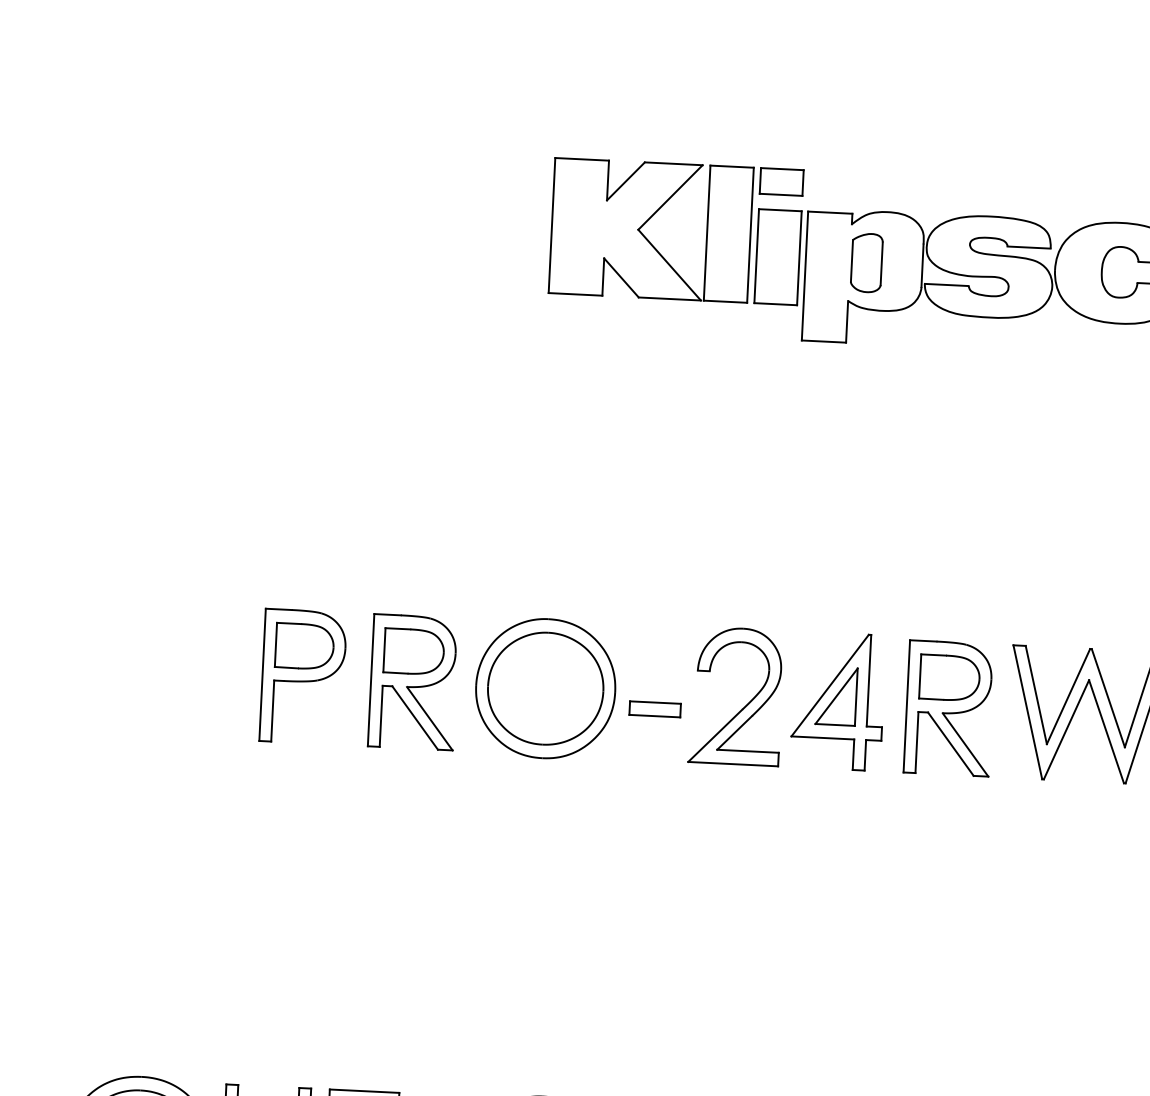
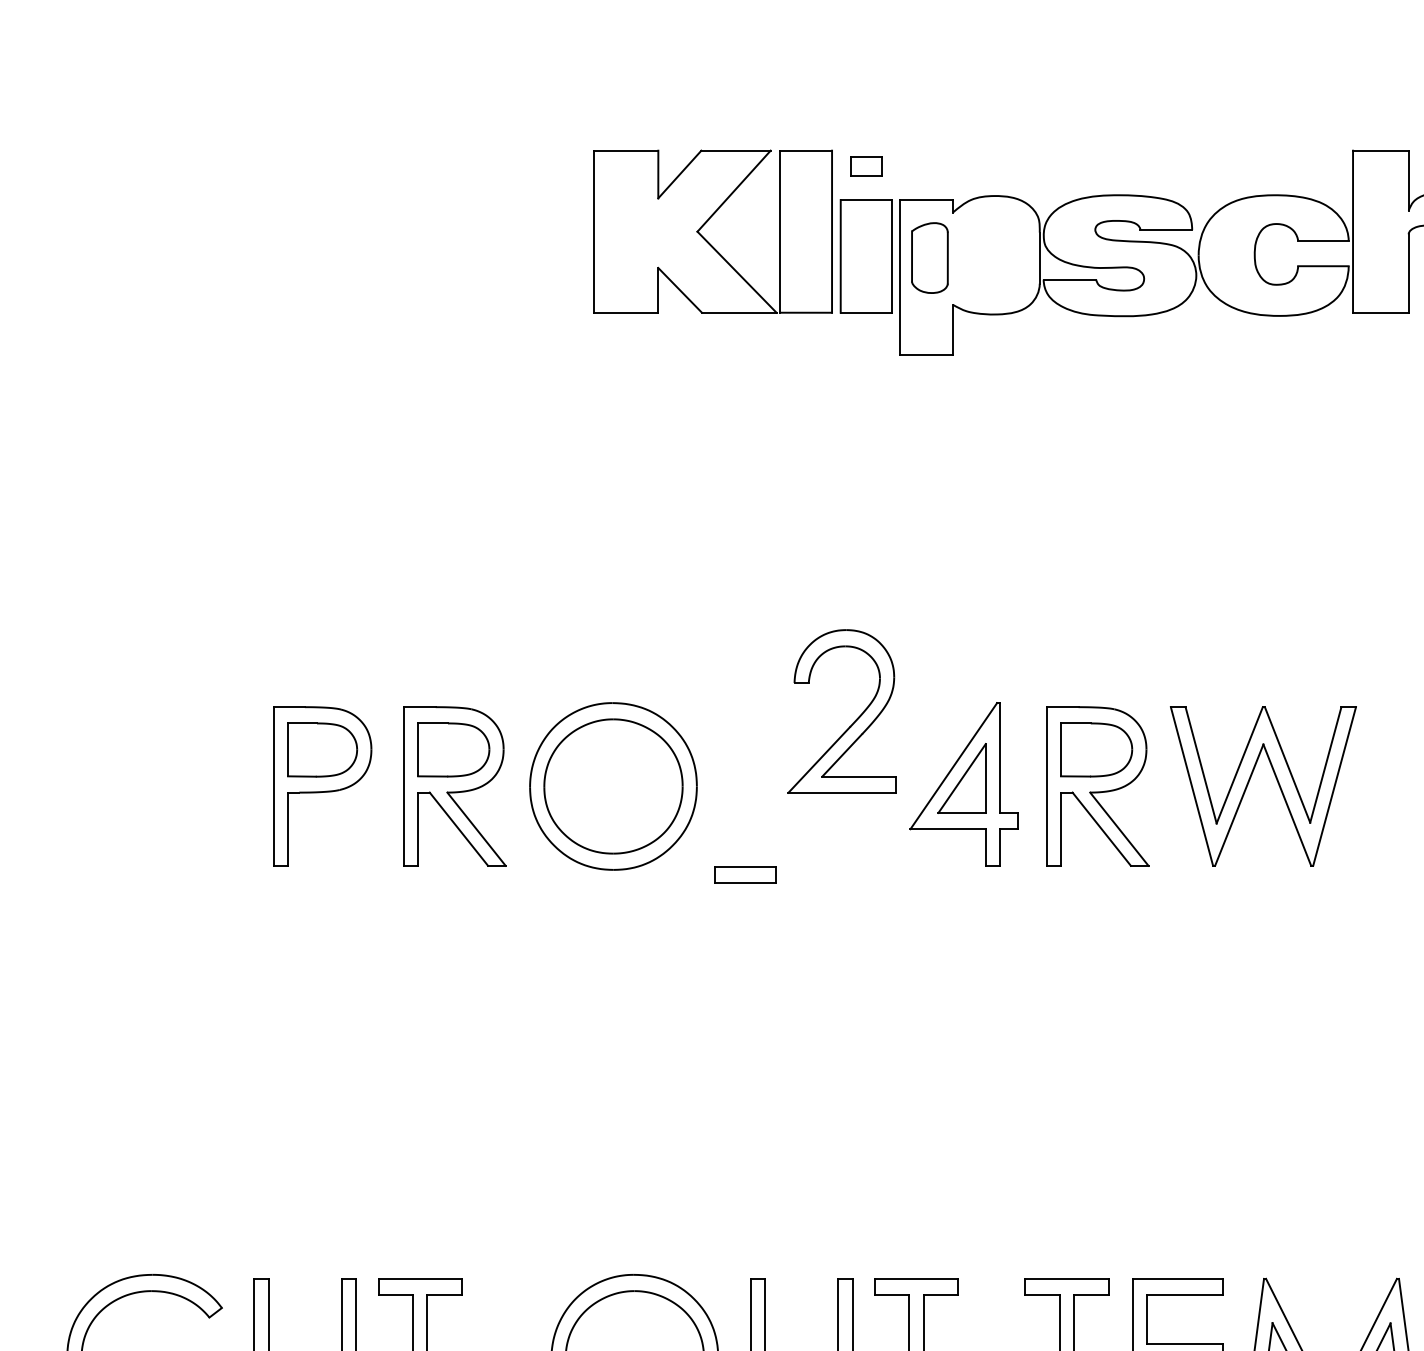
part: (781, 182) -> (866, 166), size x0.6
part: (866, 262) -> (929, 257), moved
part: (746, 704) -> (854, 720), moved
part: (654, 709) -> (745, 874), moved

